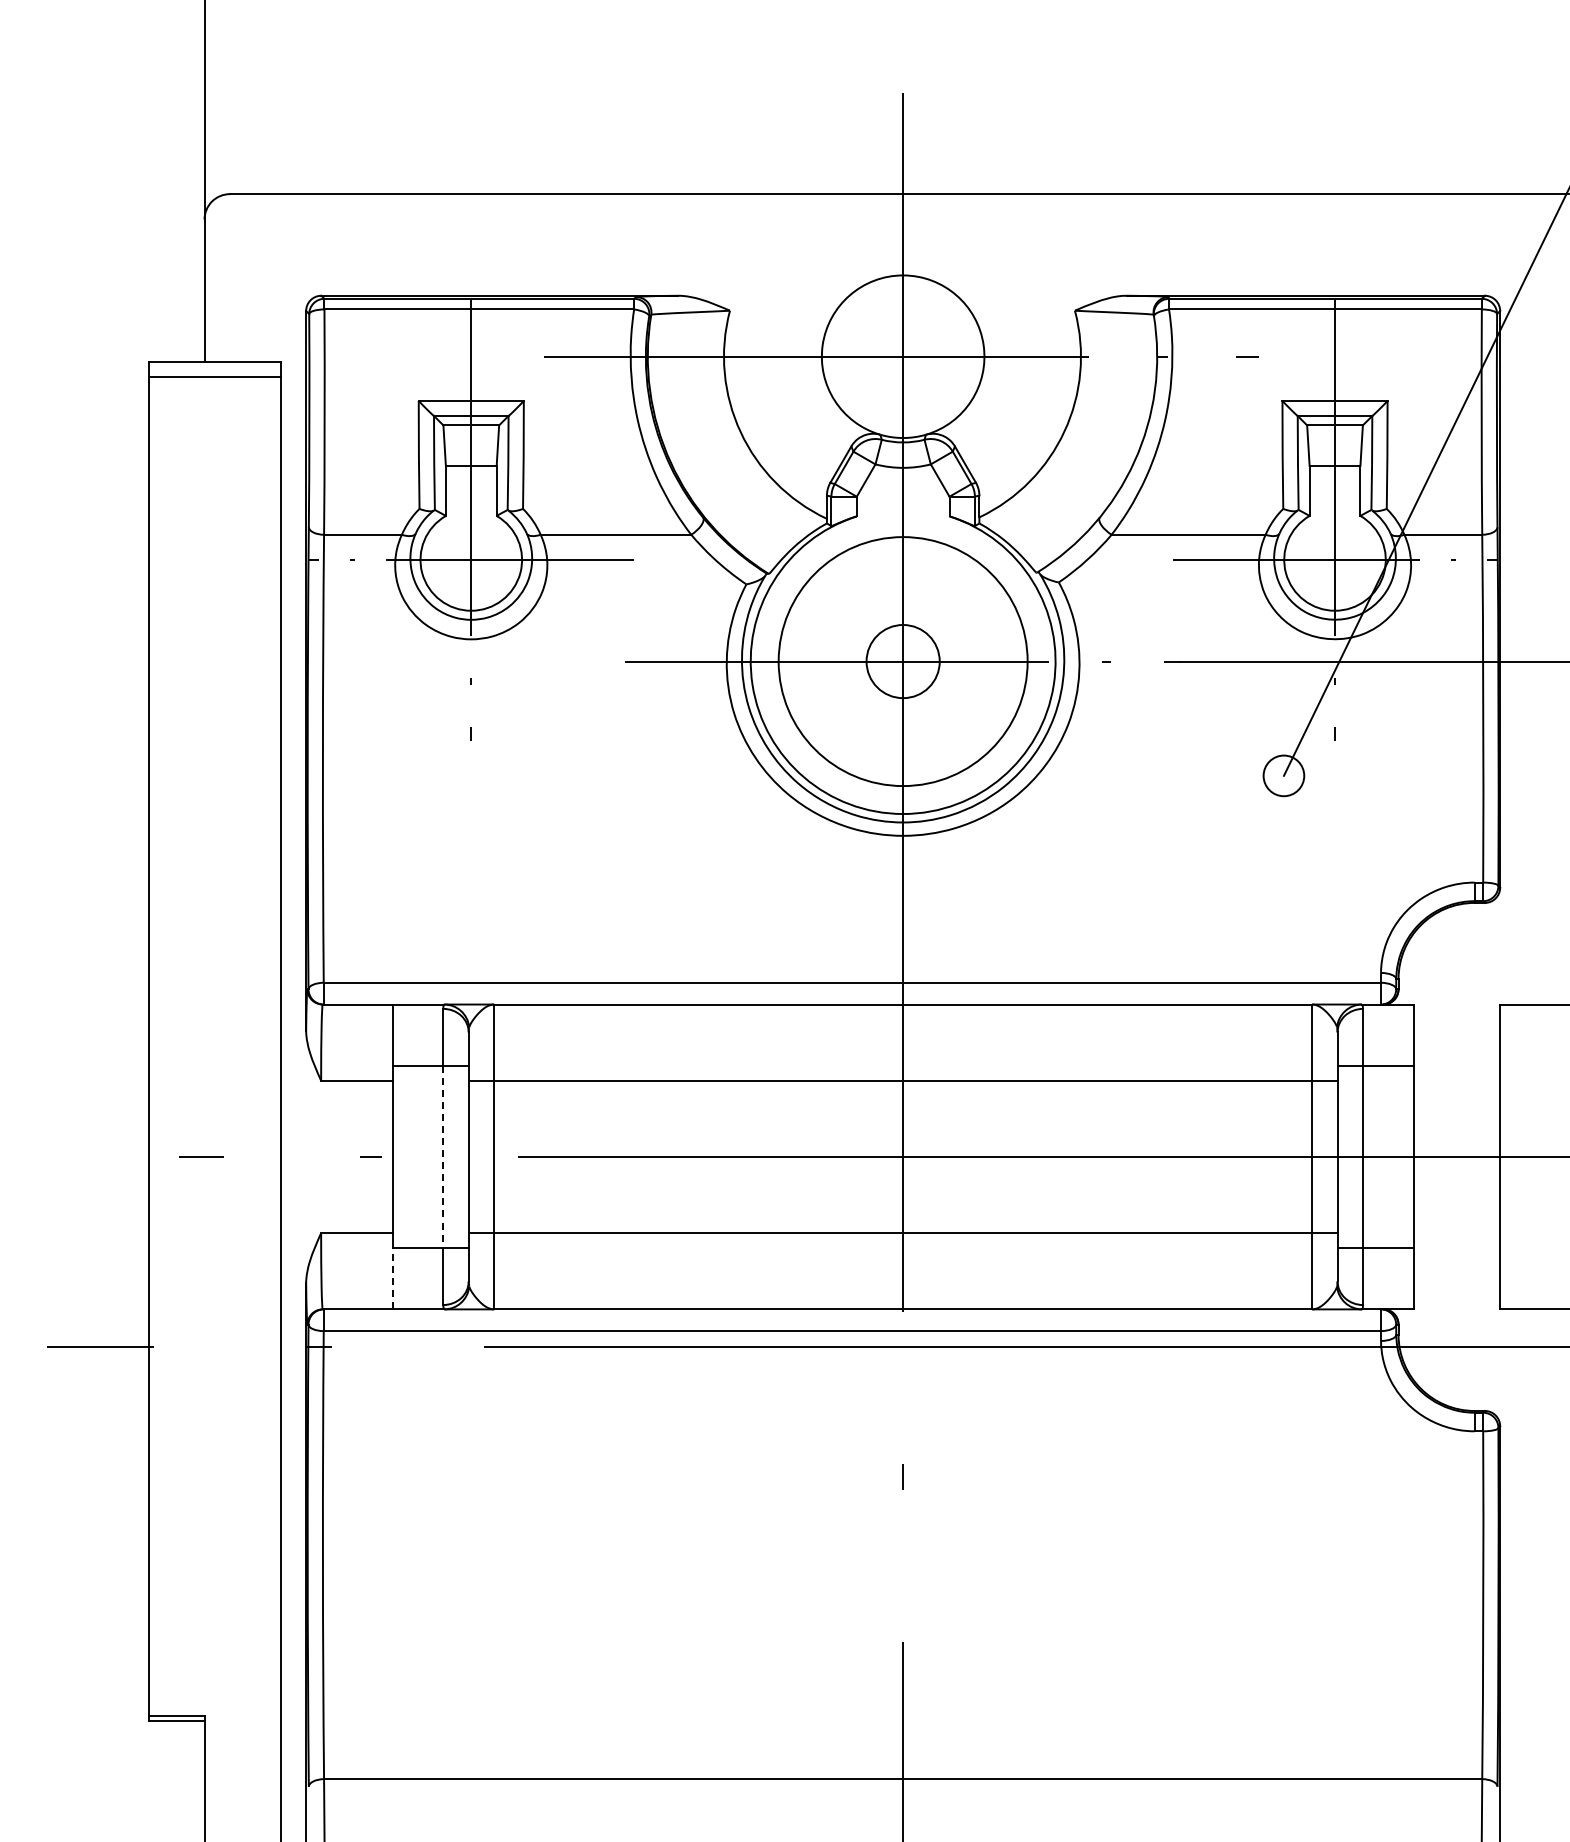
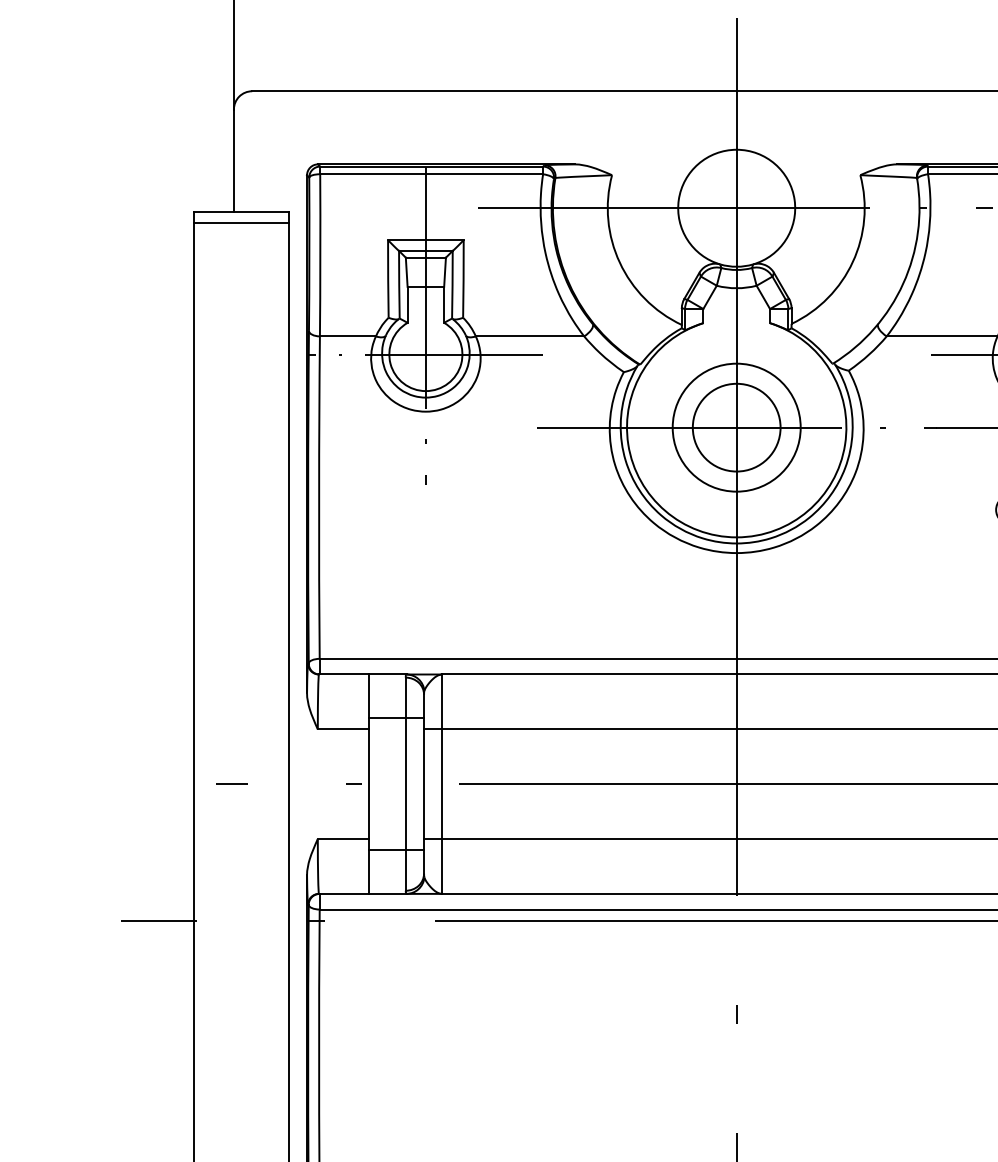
circle: (903, 661) -> (736, 427), size x0.71
circle: (903, 661) -> (736, 427), size x1.67
line: (443, 1157) -> (405, 784), dashed -> solid
line: (392, 1278) -> (369, 871), dashed -> solid

